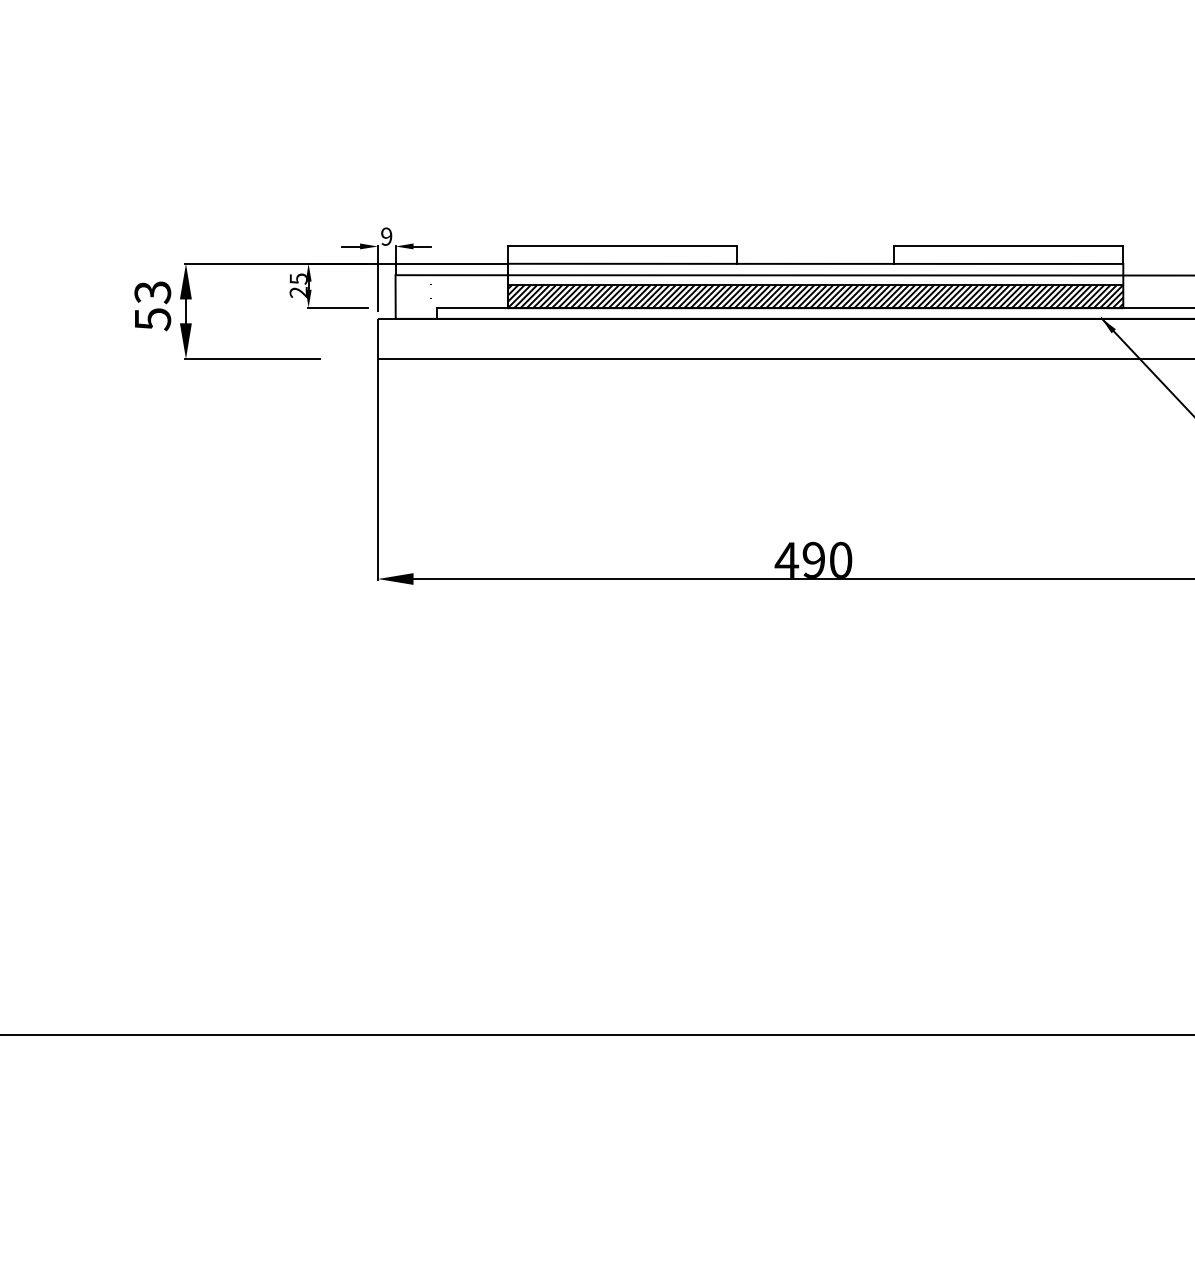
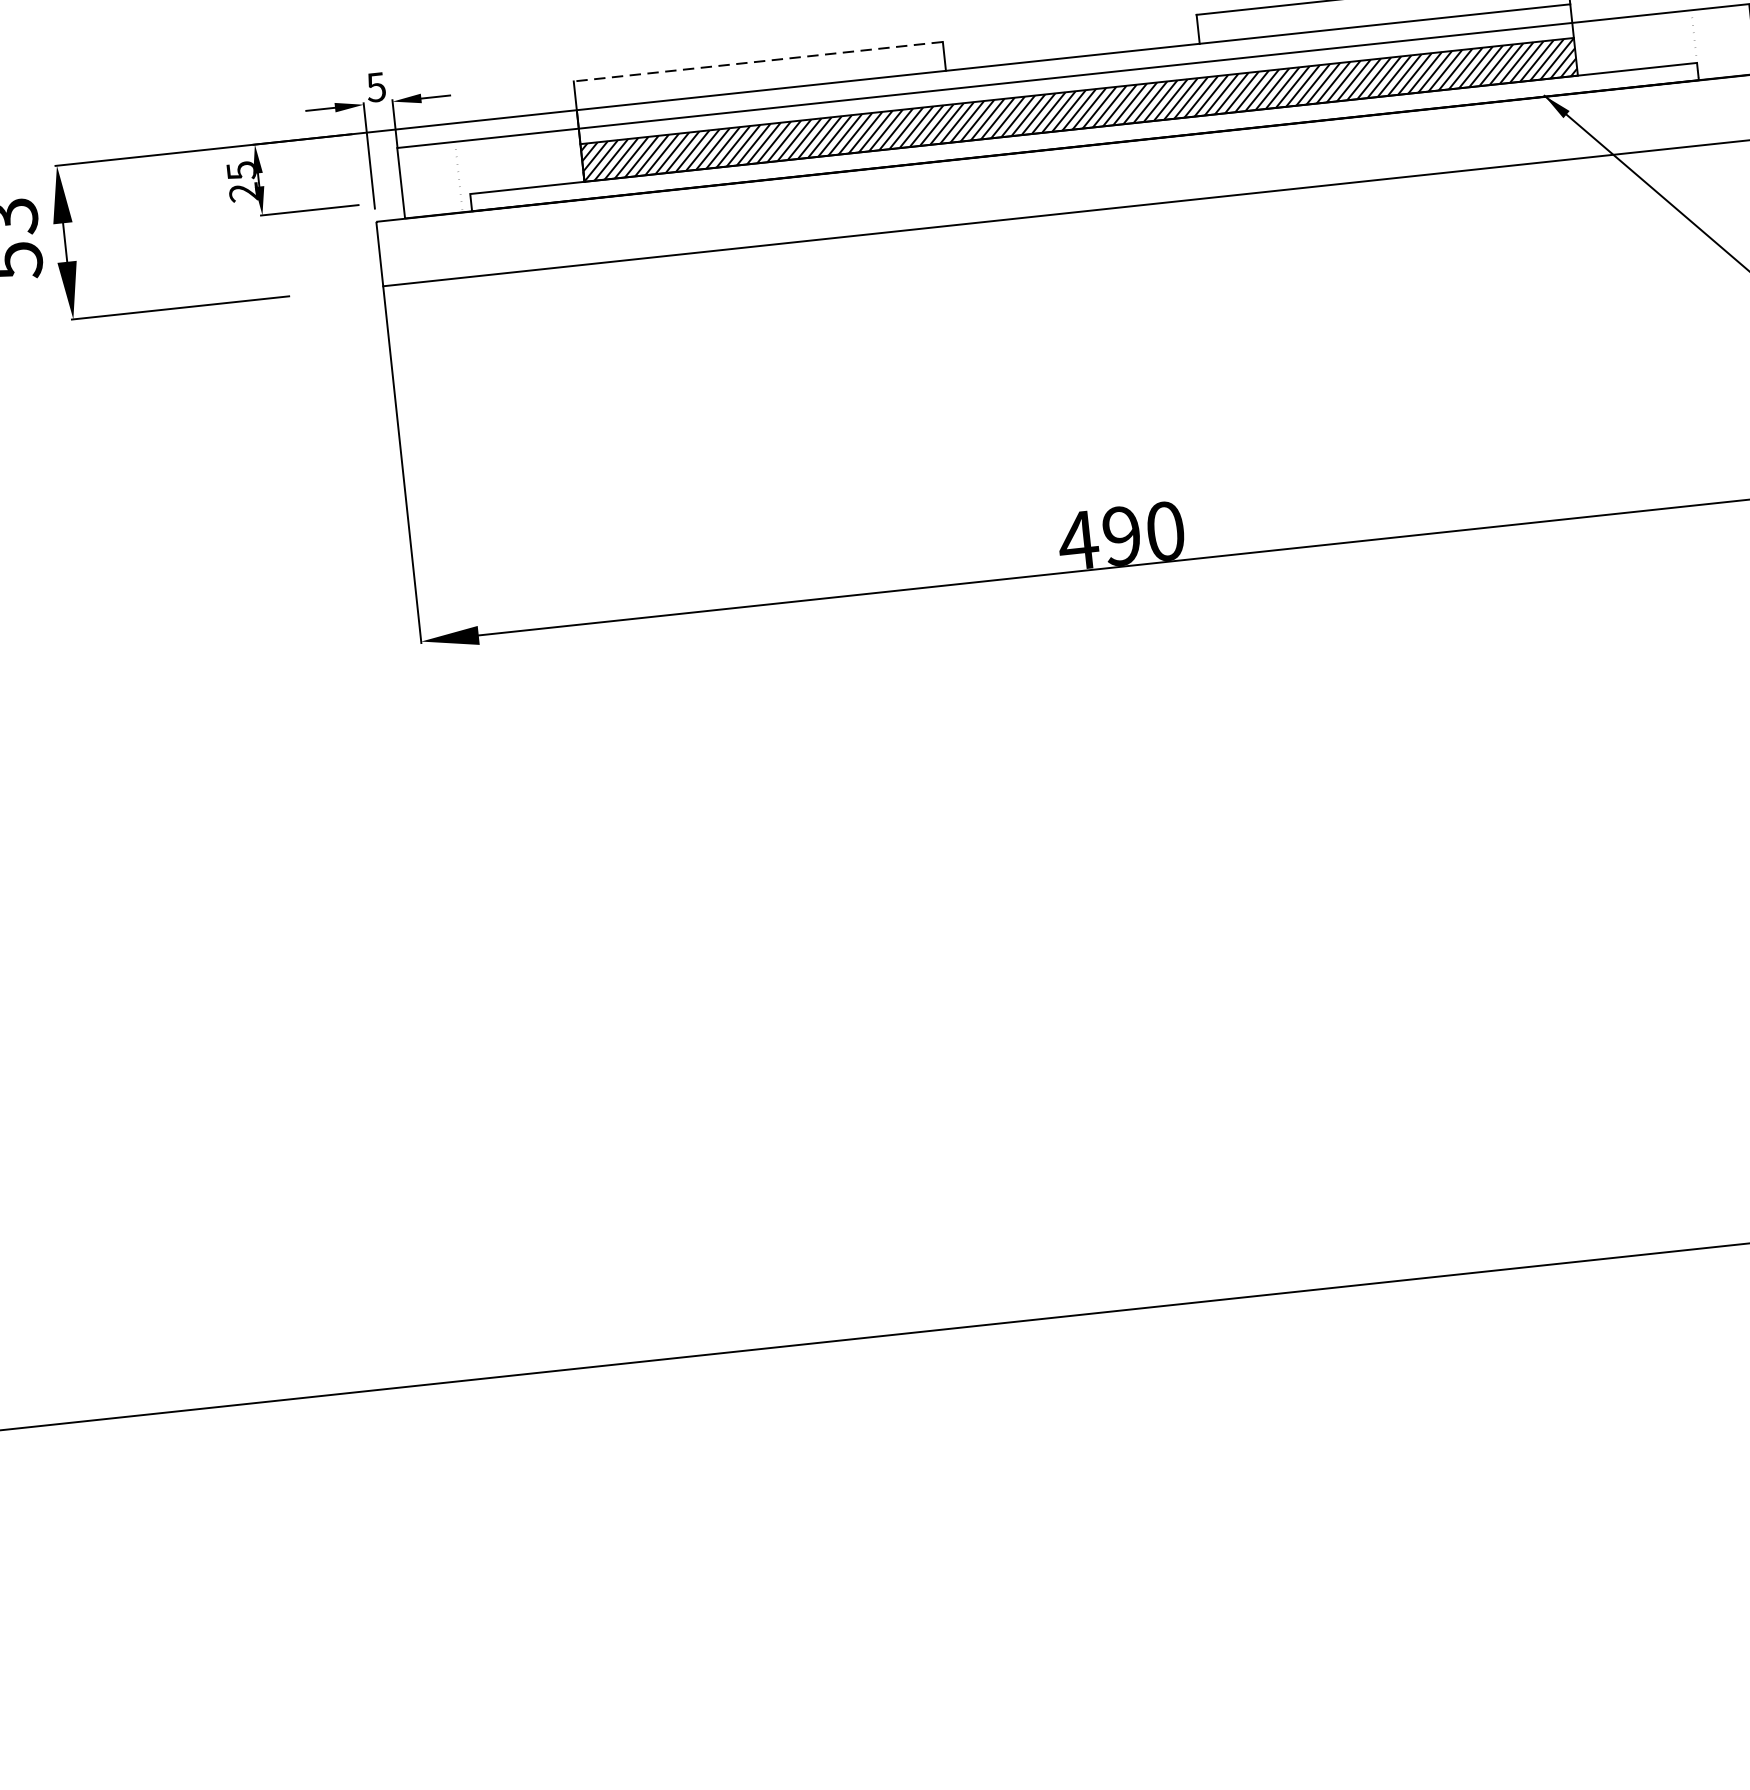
text: (386, 236) -> (375, 87), 9 -> 5
line: (621, 245) -> (756, 61), solid -> dashed

